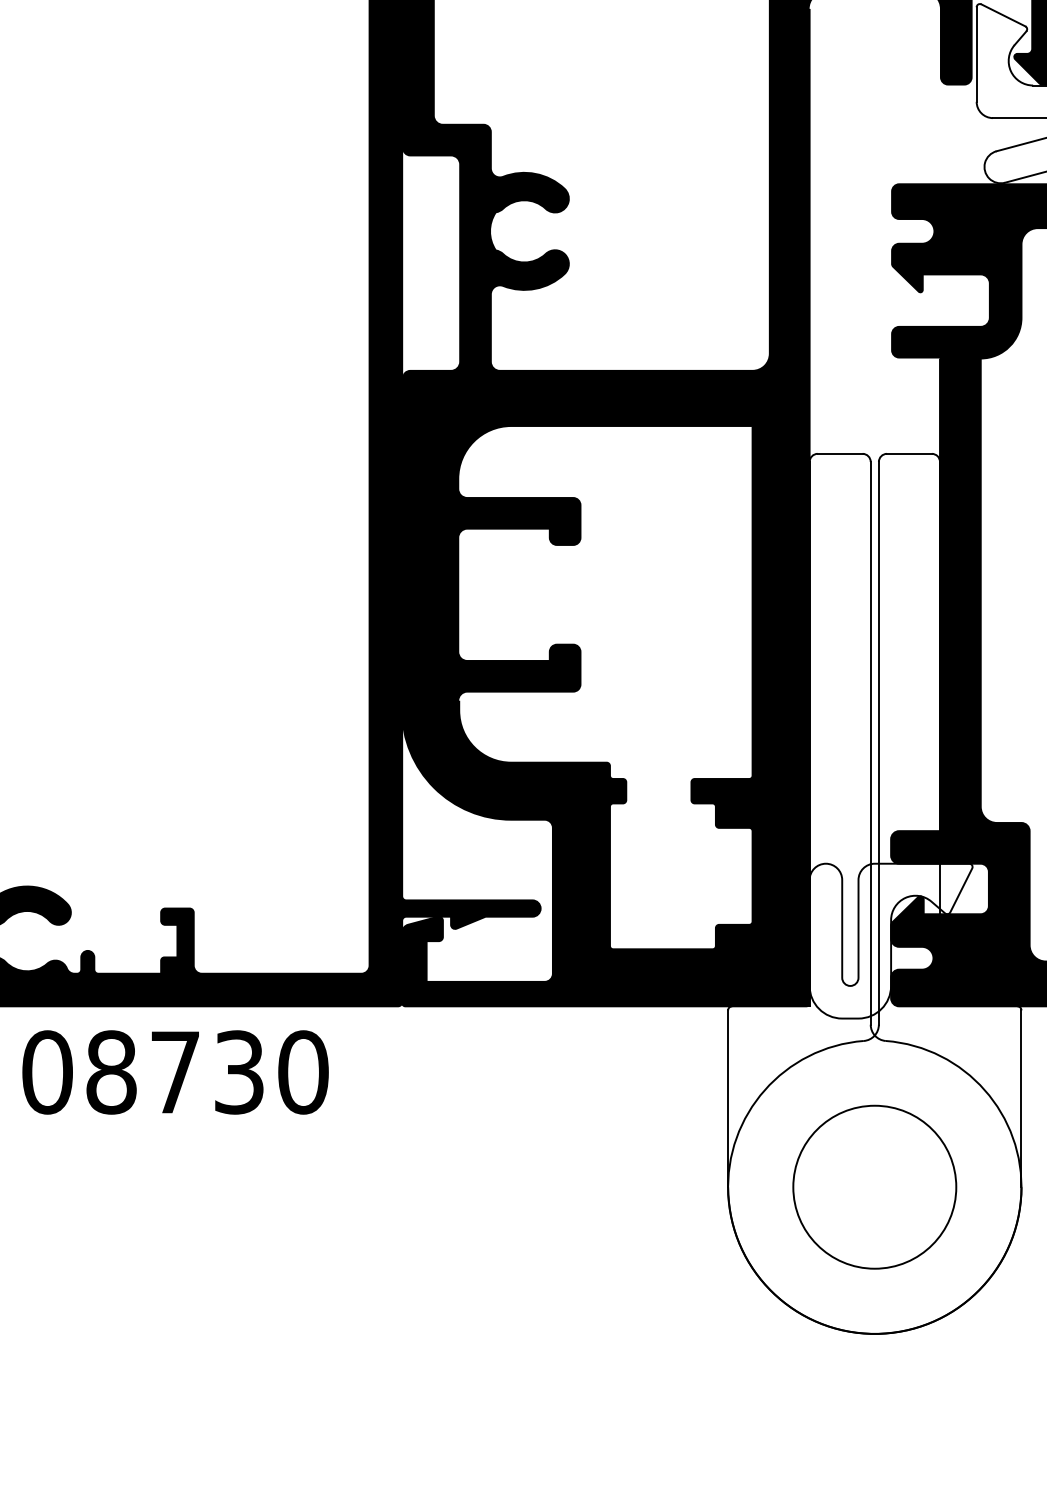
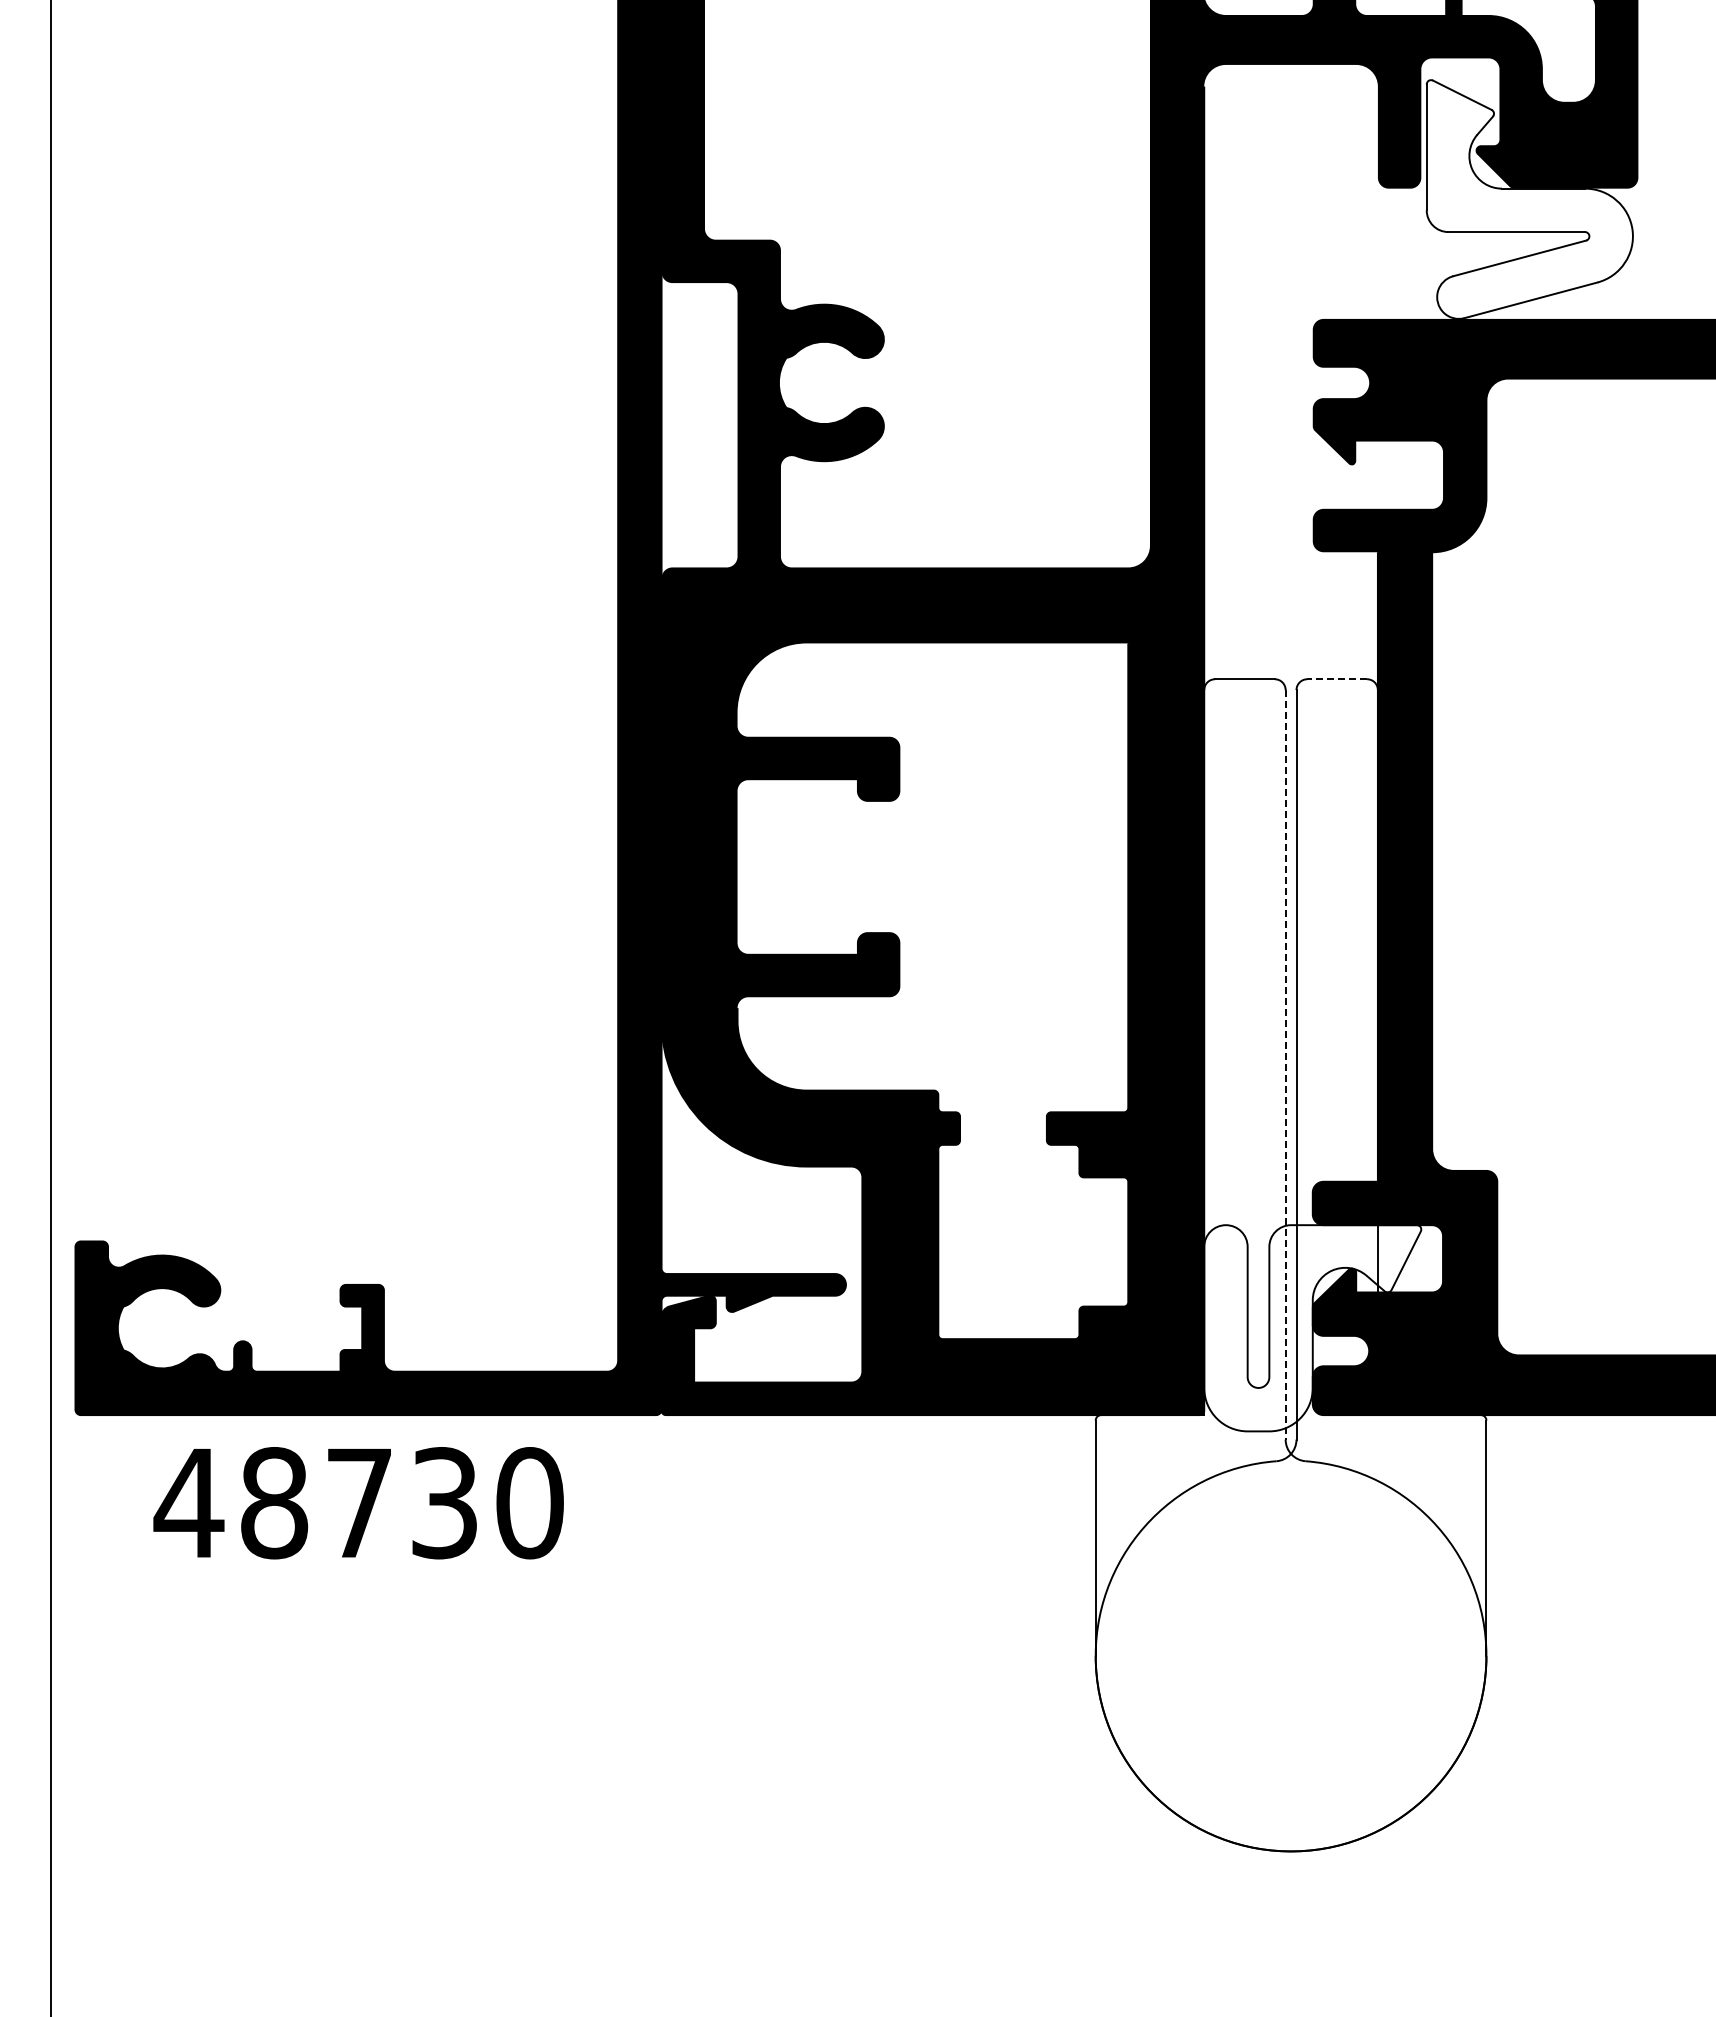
line: (909, 454) -> (1337, 679), solid -> dashed
line: (870, 743) -> (1285, 1064), solid -> dashed
text: (46, 1072) -> (188, 1503), 08730 -> 48730
circle: (874, 1186) -> (1290, 1655), removed

